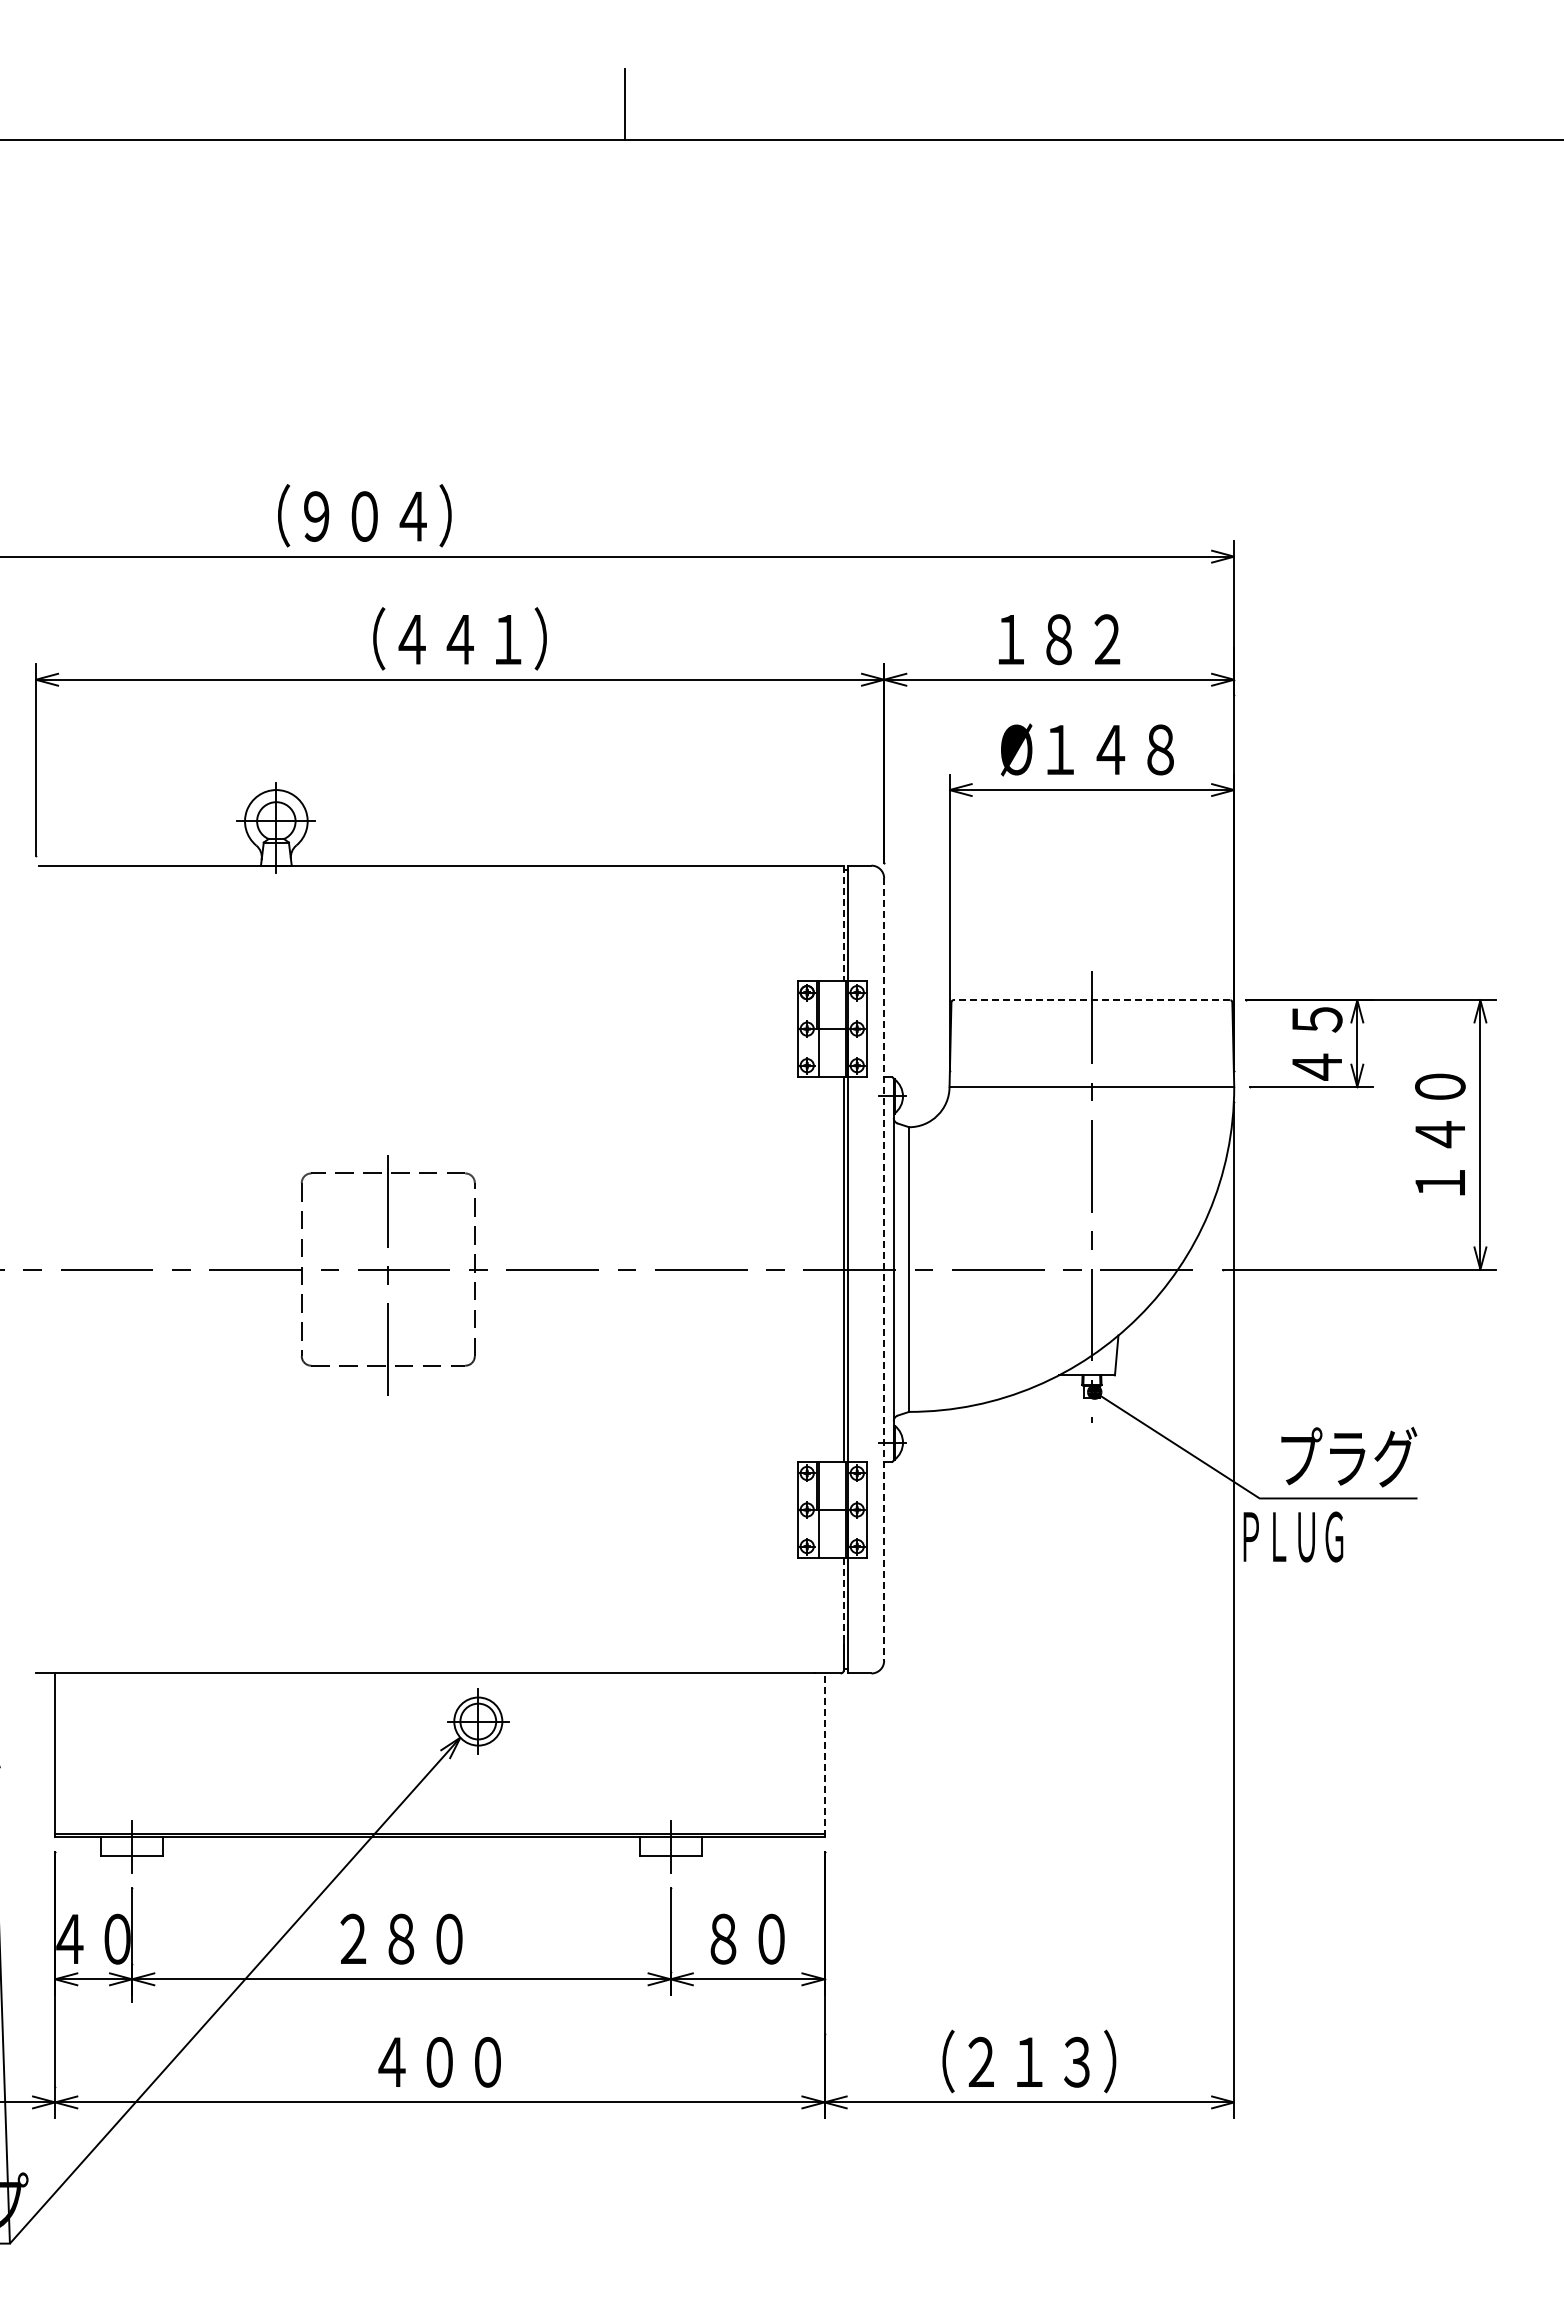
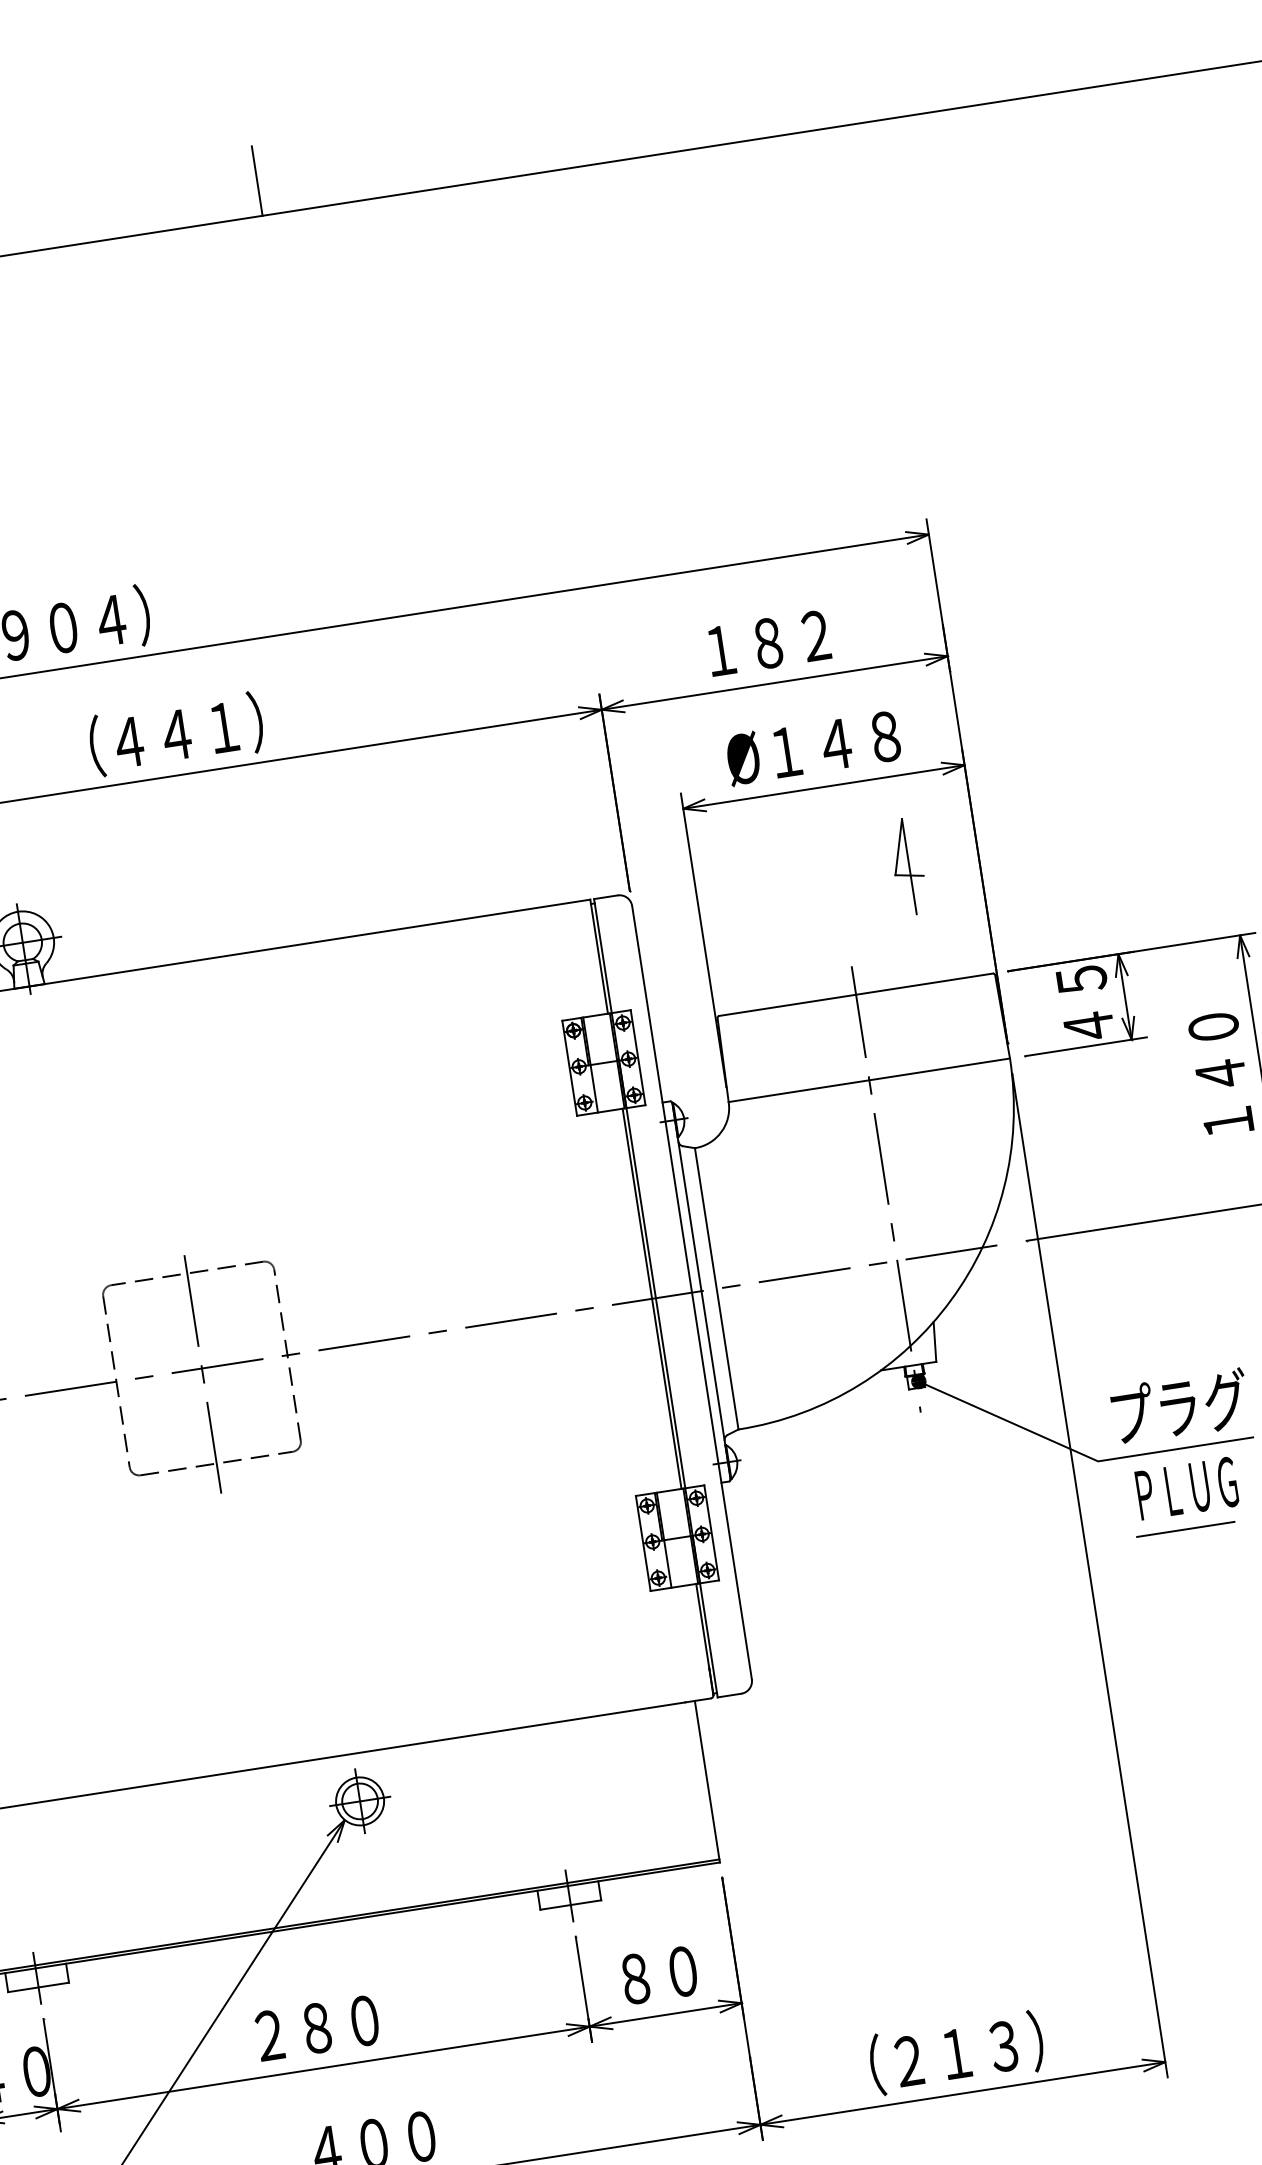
part: (1162, 881) -> (907, 866), added
line: (843, 923) -> (598, 956), dashed -> solid
line: (1091, 1000) -> (855, 995), dashed -> solid
line: (884, 1270) -> (692, 1293), dashed -> solid
text: (1293, 1536) -> (1187, 1488), moved
line: (1335, 1579) -> (1185, 1529), added
line: (843, 1601) -> (702, 1626), dashed -> solid
line: (824, 1755) -> (707, 1781), dashed -> solid

